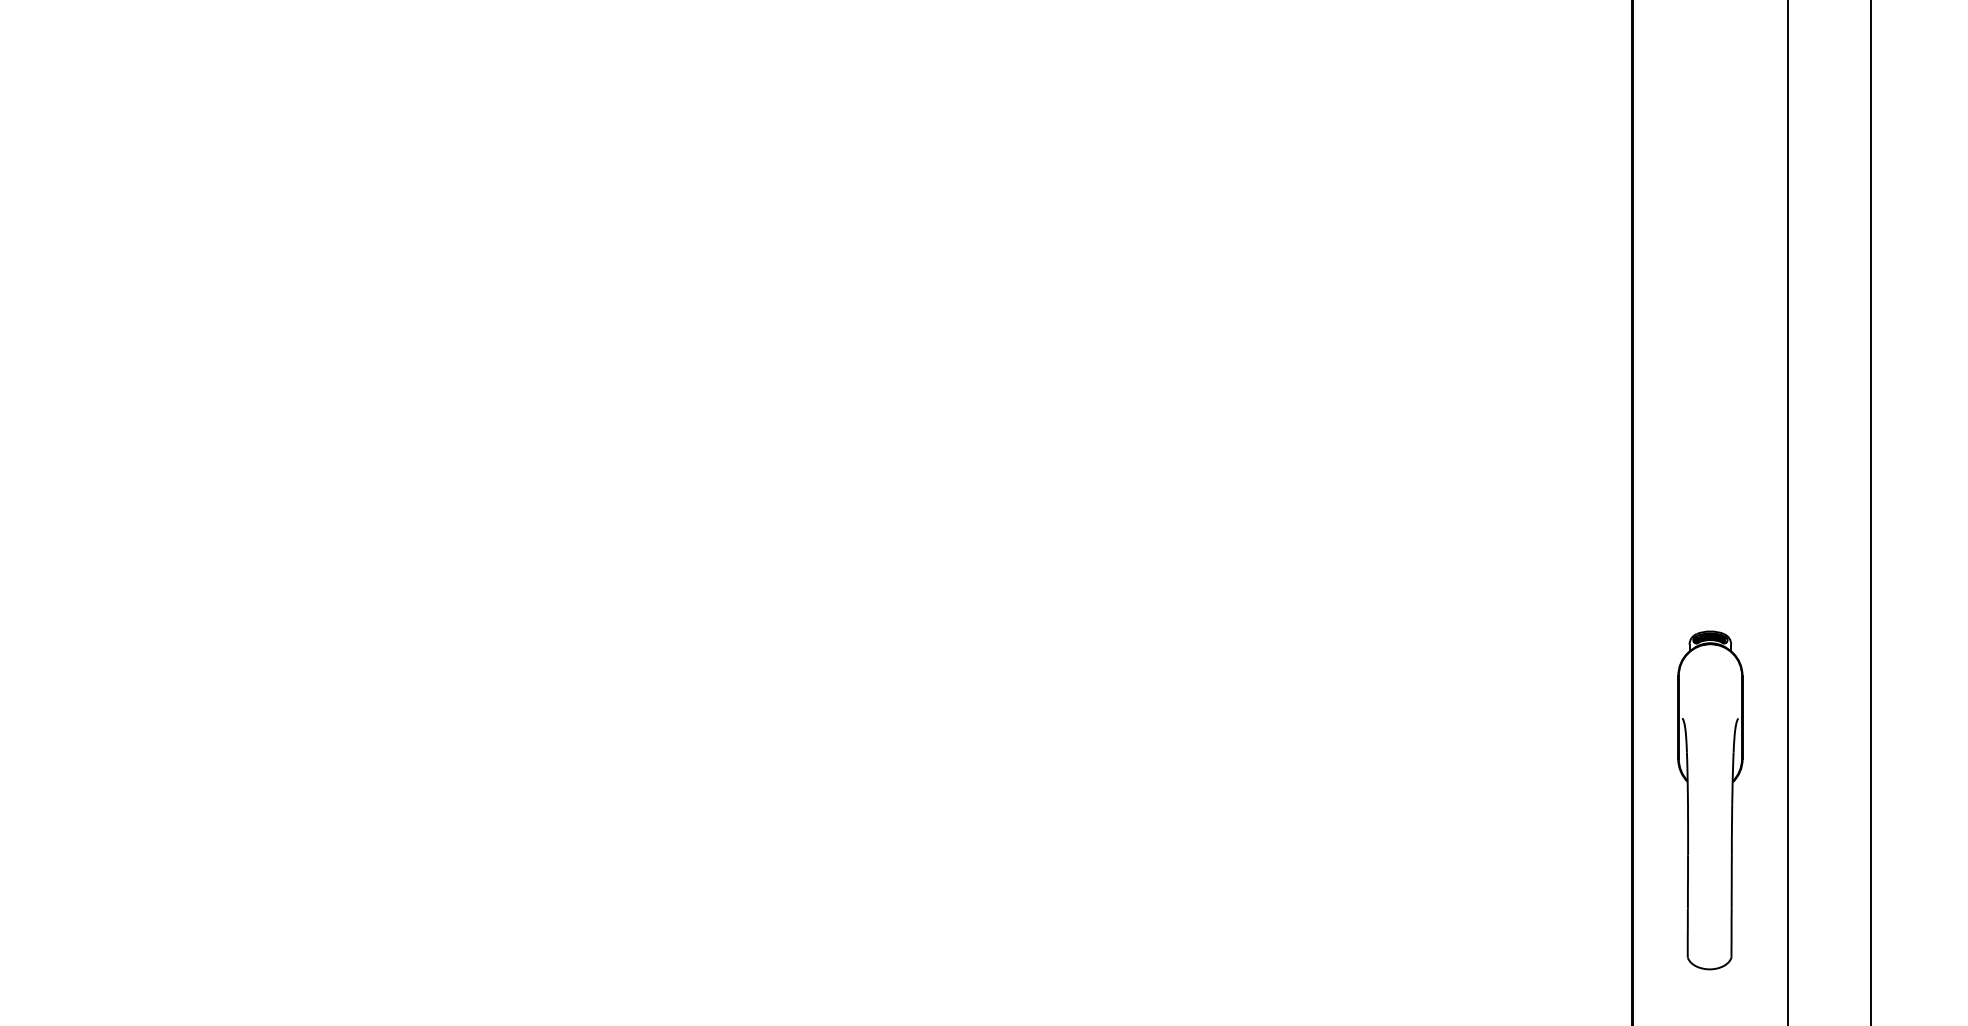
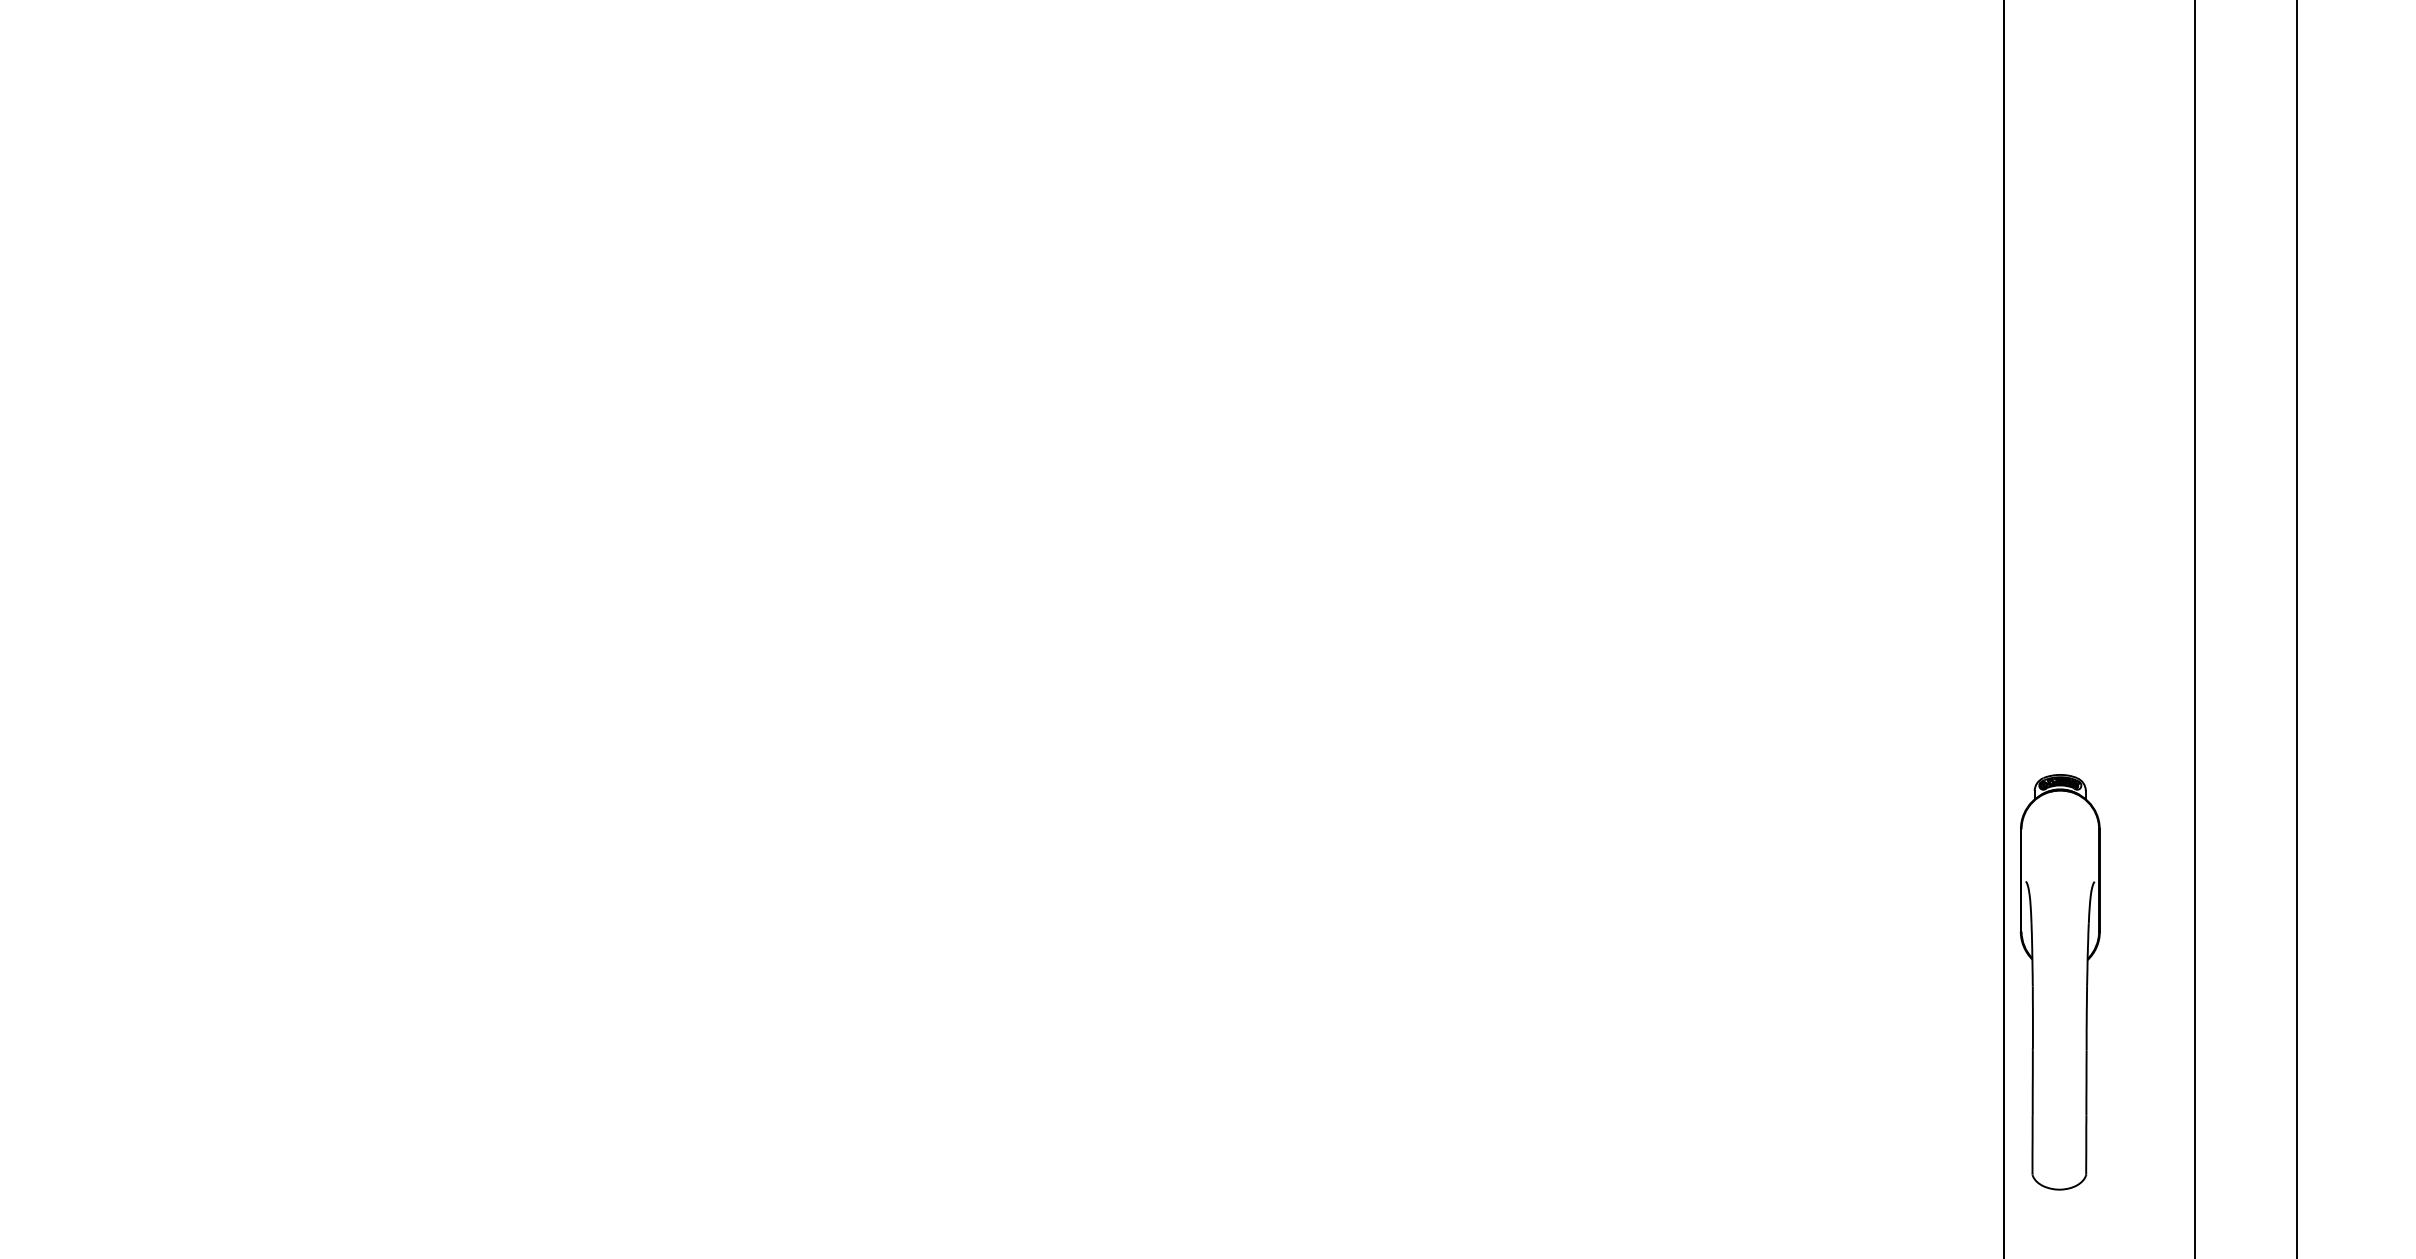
part: (1710, 800) -> (2060, 982), moved

